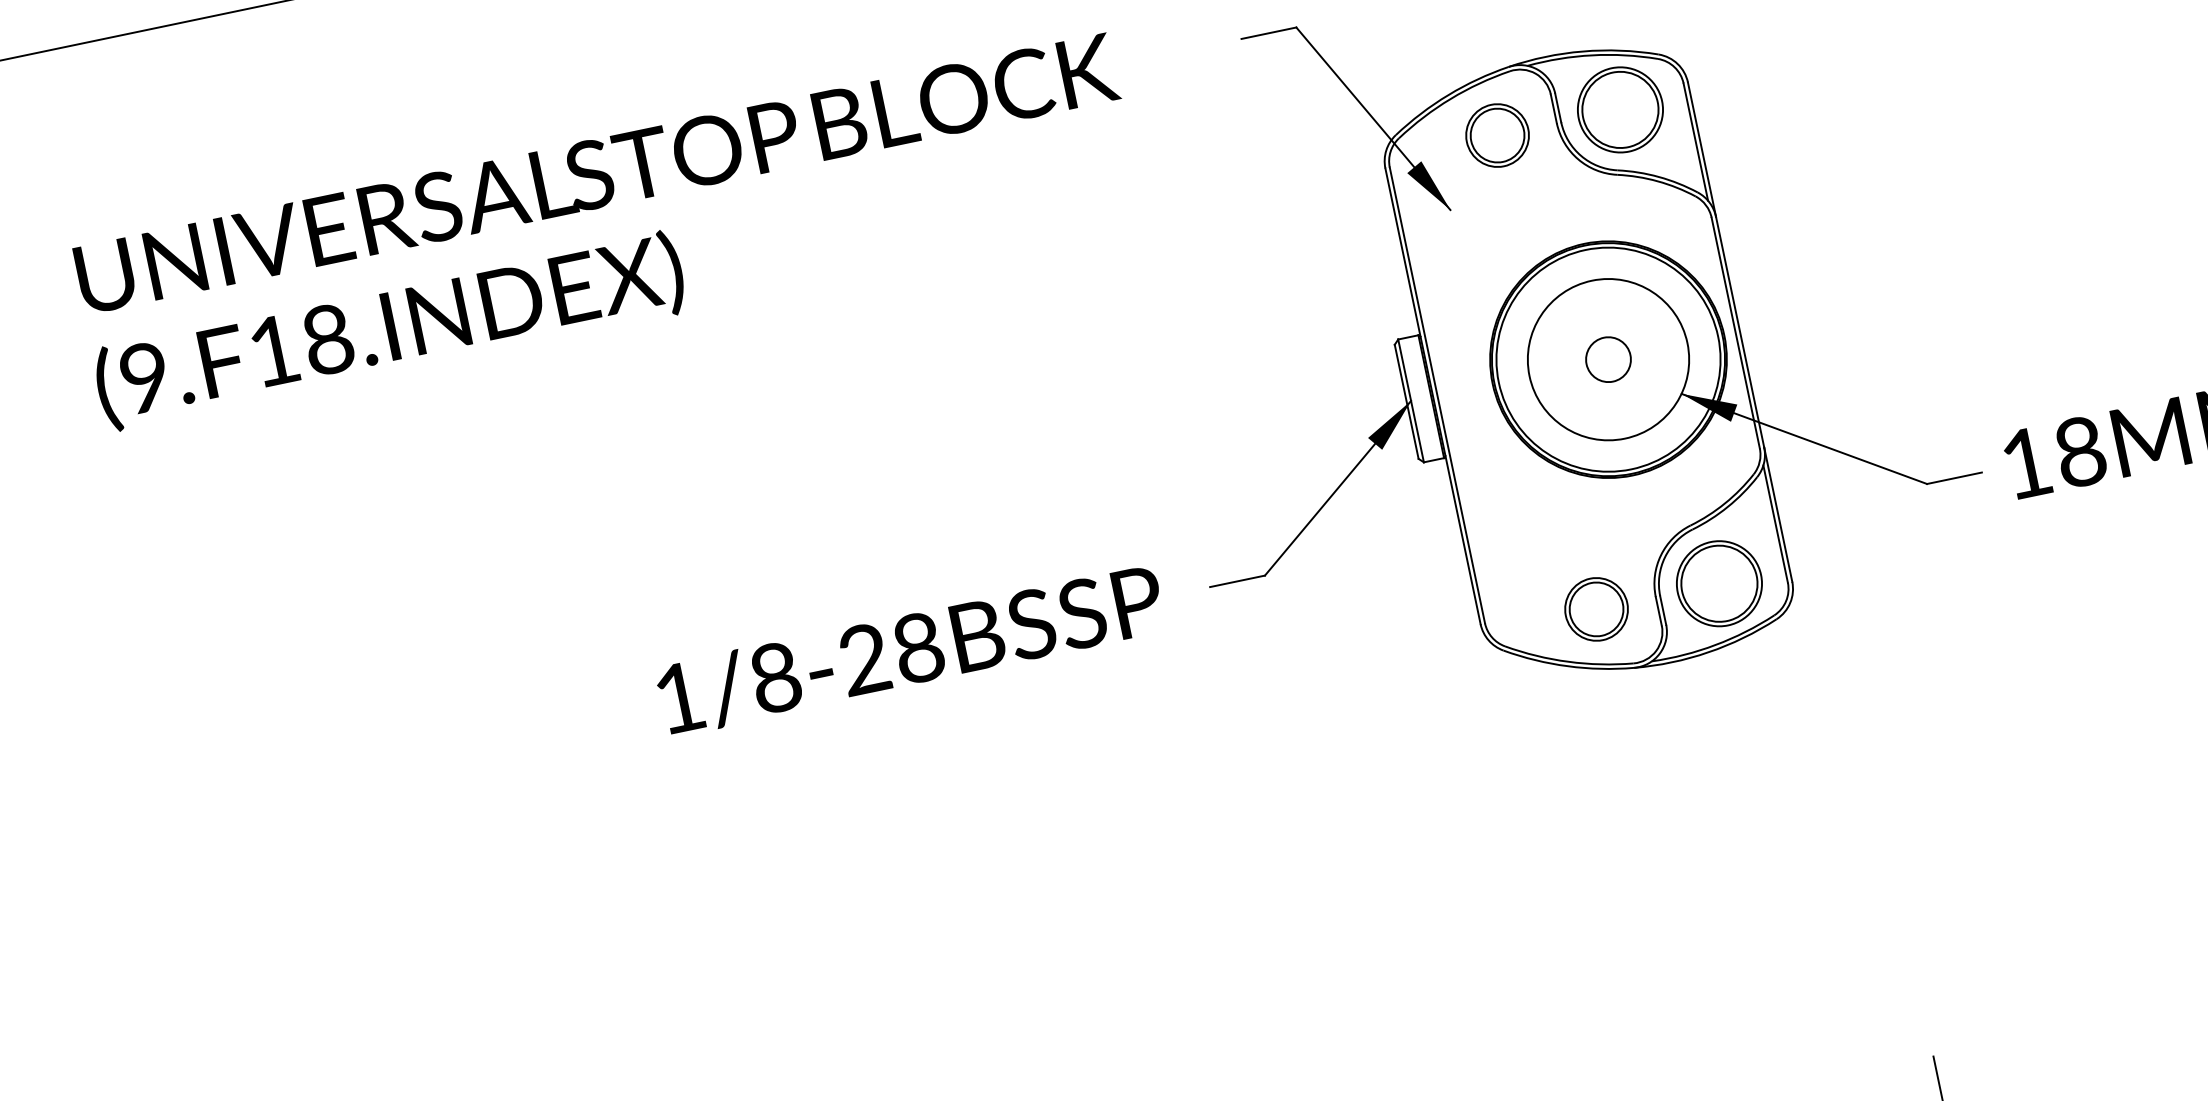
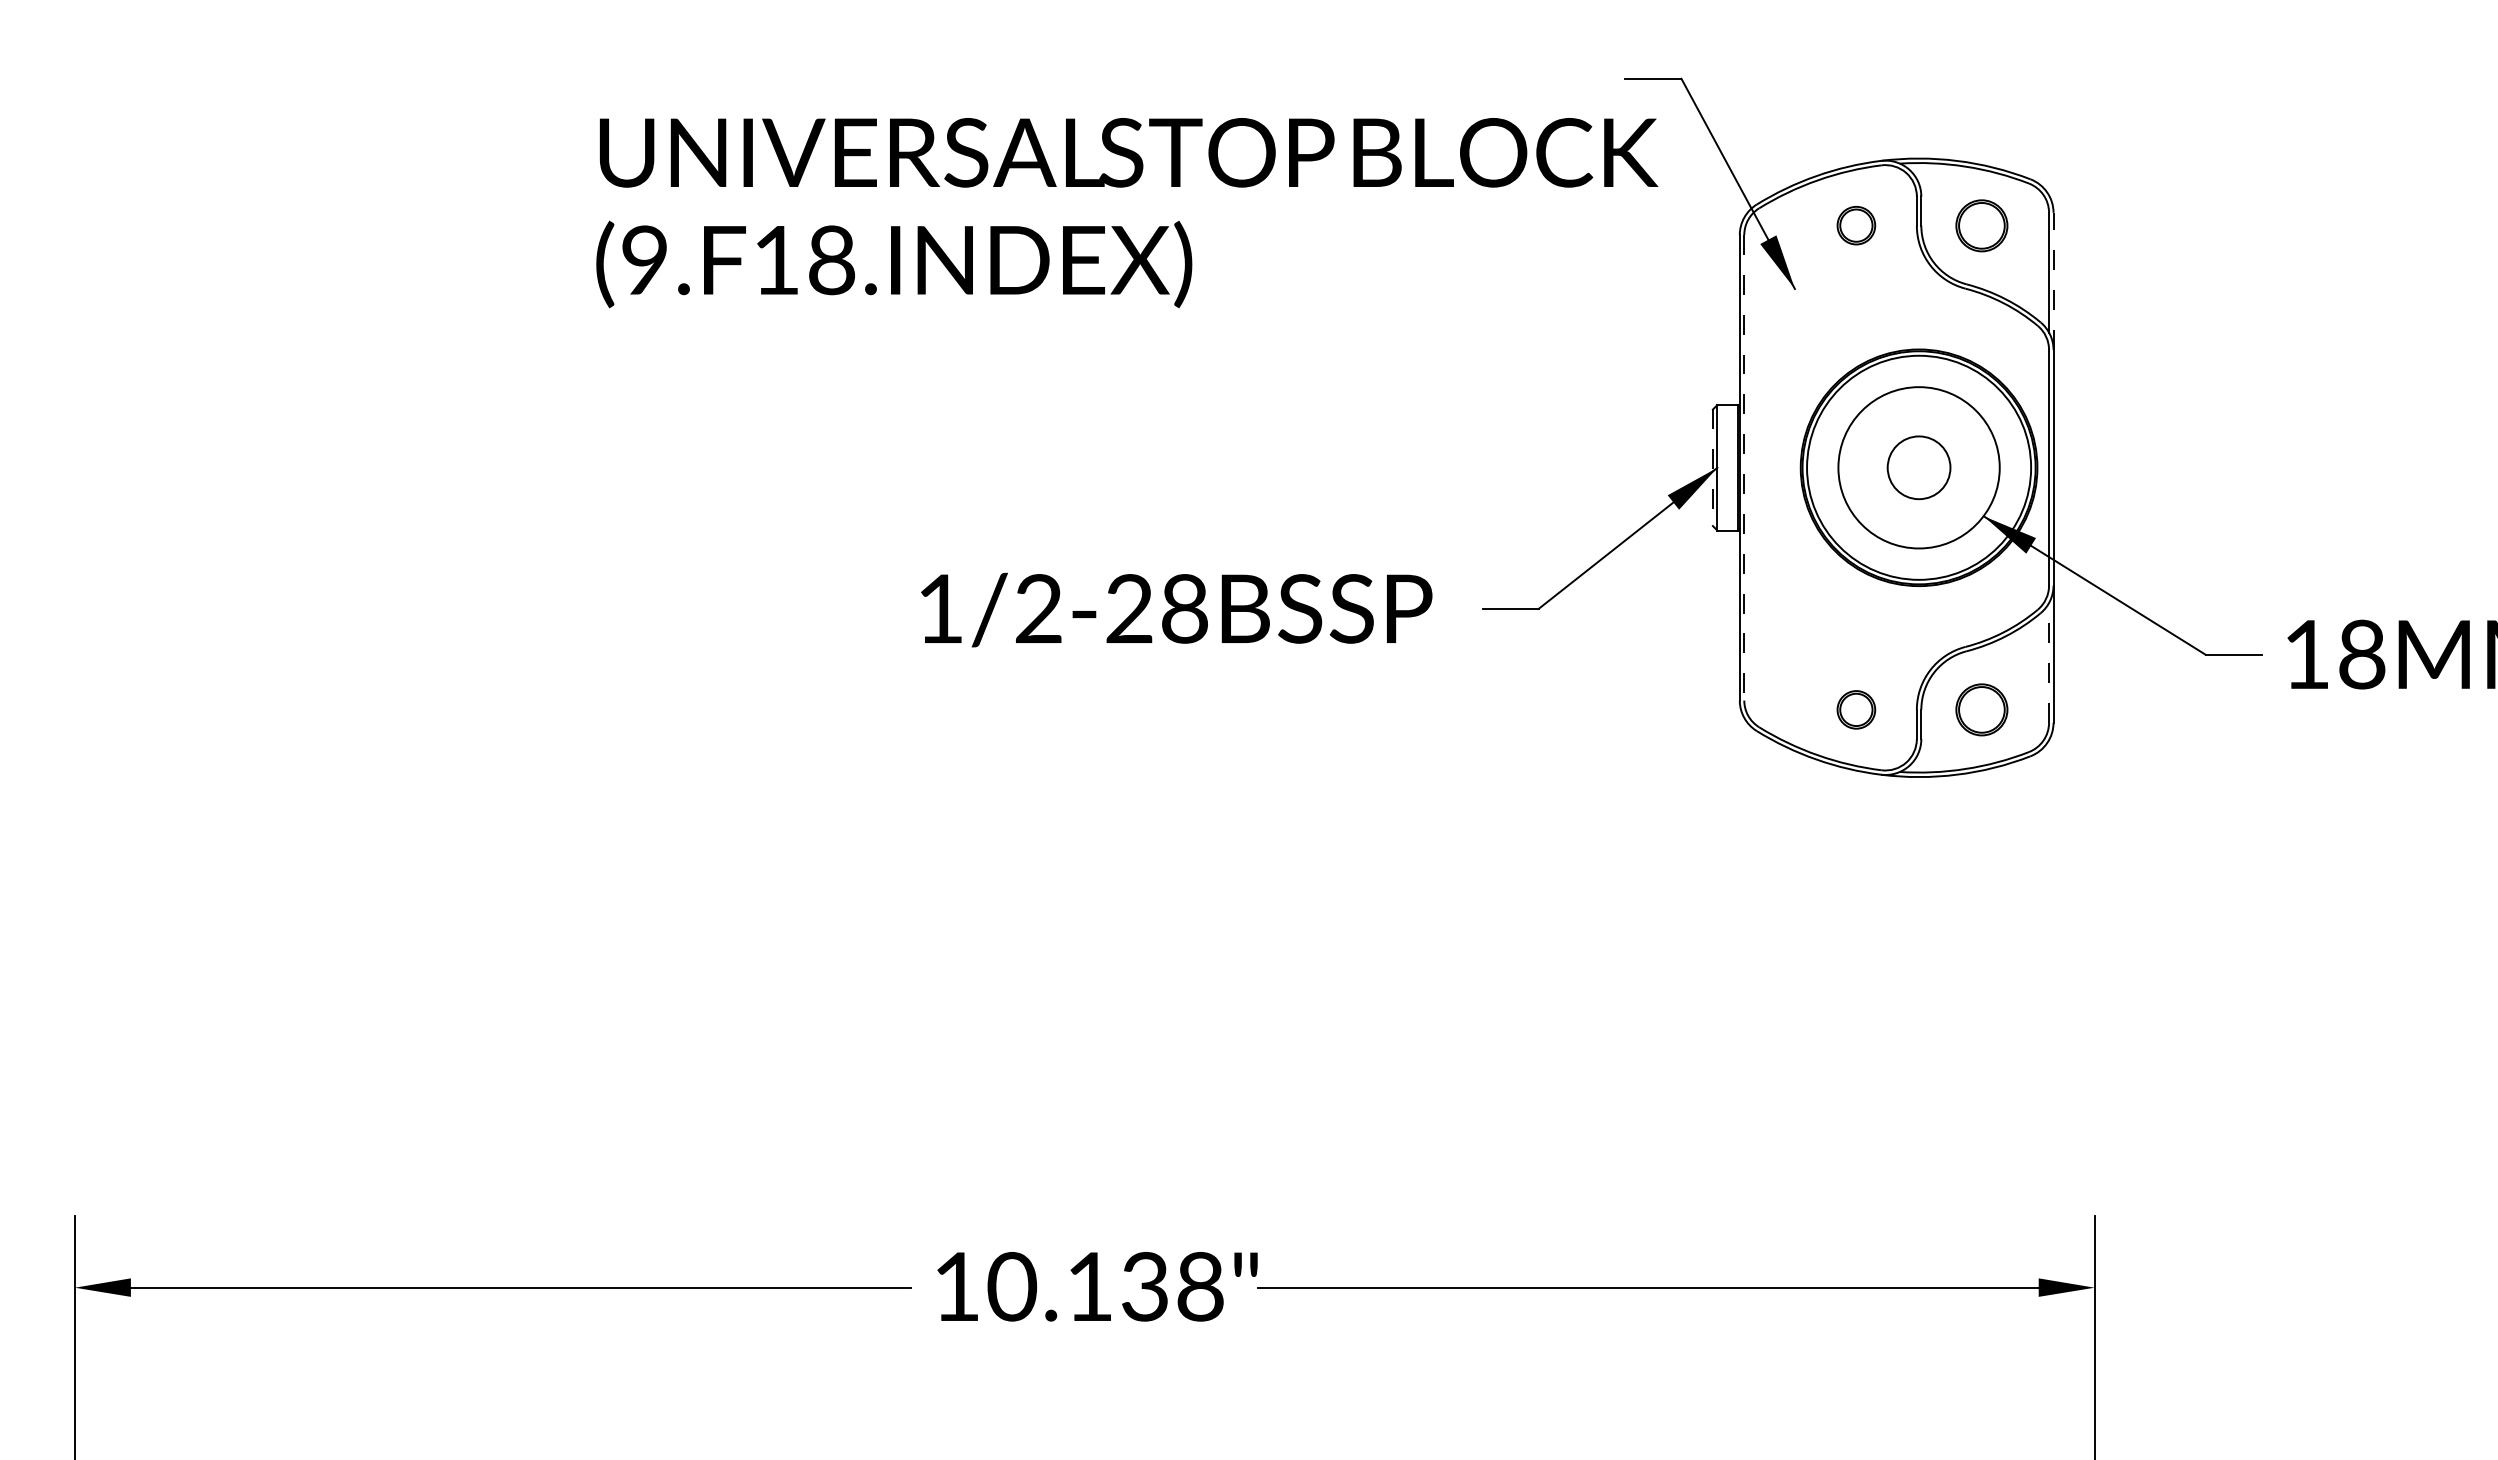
part: (1620, 109) -> (1981, 225), size x0.6
part: (1497, 135) -> (1856, 225), size x0.6
line: (1701, 149) -> (2053, 281), solid -> dashed
text: (607, 233) -> (1127, 213), moved
circle: (1607, 359) -> (1918, 467), size x1.4
line: (1437, 395) -> (1744, 467), solid -> dashed
line: (1406, 402) -> (1712, 468), solid -> dashed
line: (1775, 523) -> (2049, 662), solid -> dashed
part: (1719, 583) -> (1981, 709), size x0.6
part: (1596, 609) -> (1856, 709), size x0.6
text: (775, 677) -> (1038, 608), 1/8-28 -> 1/2-28

